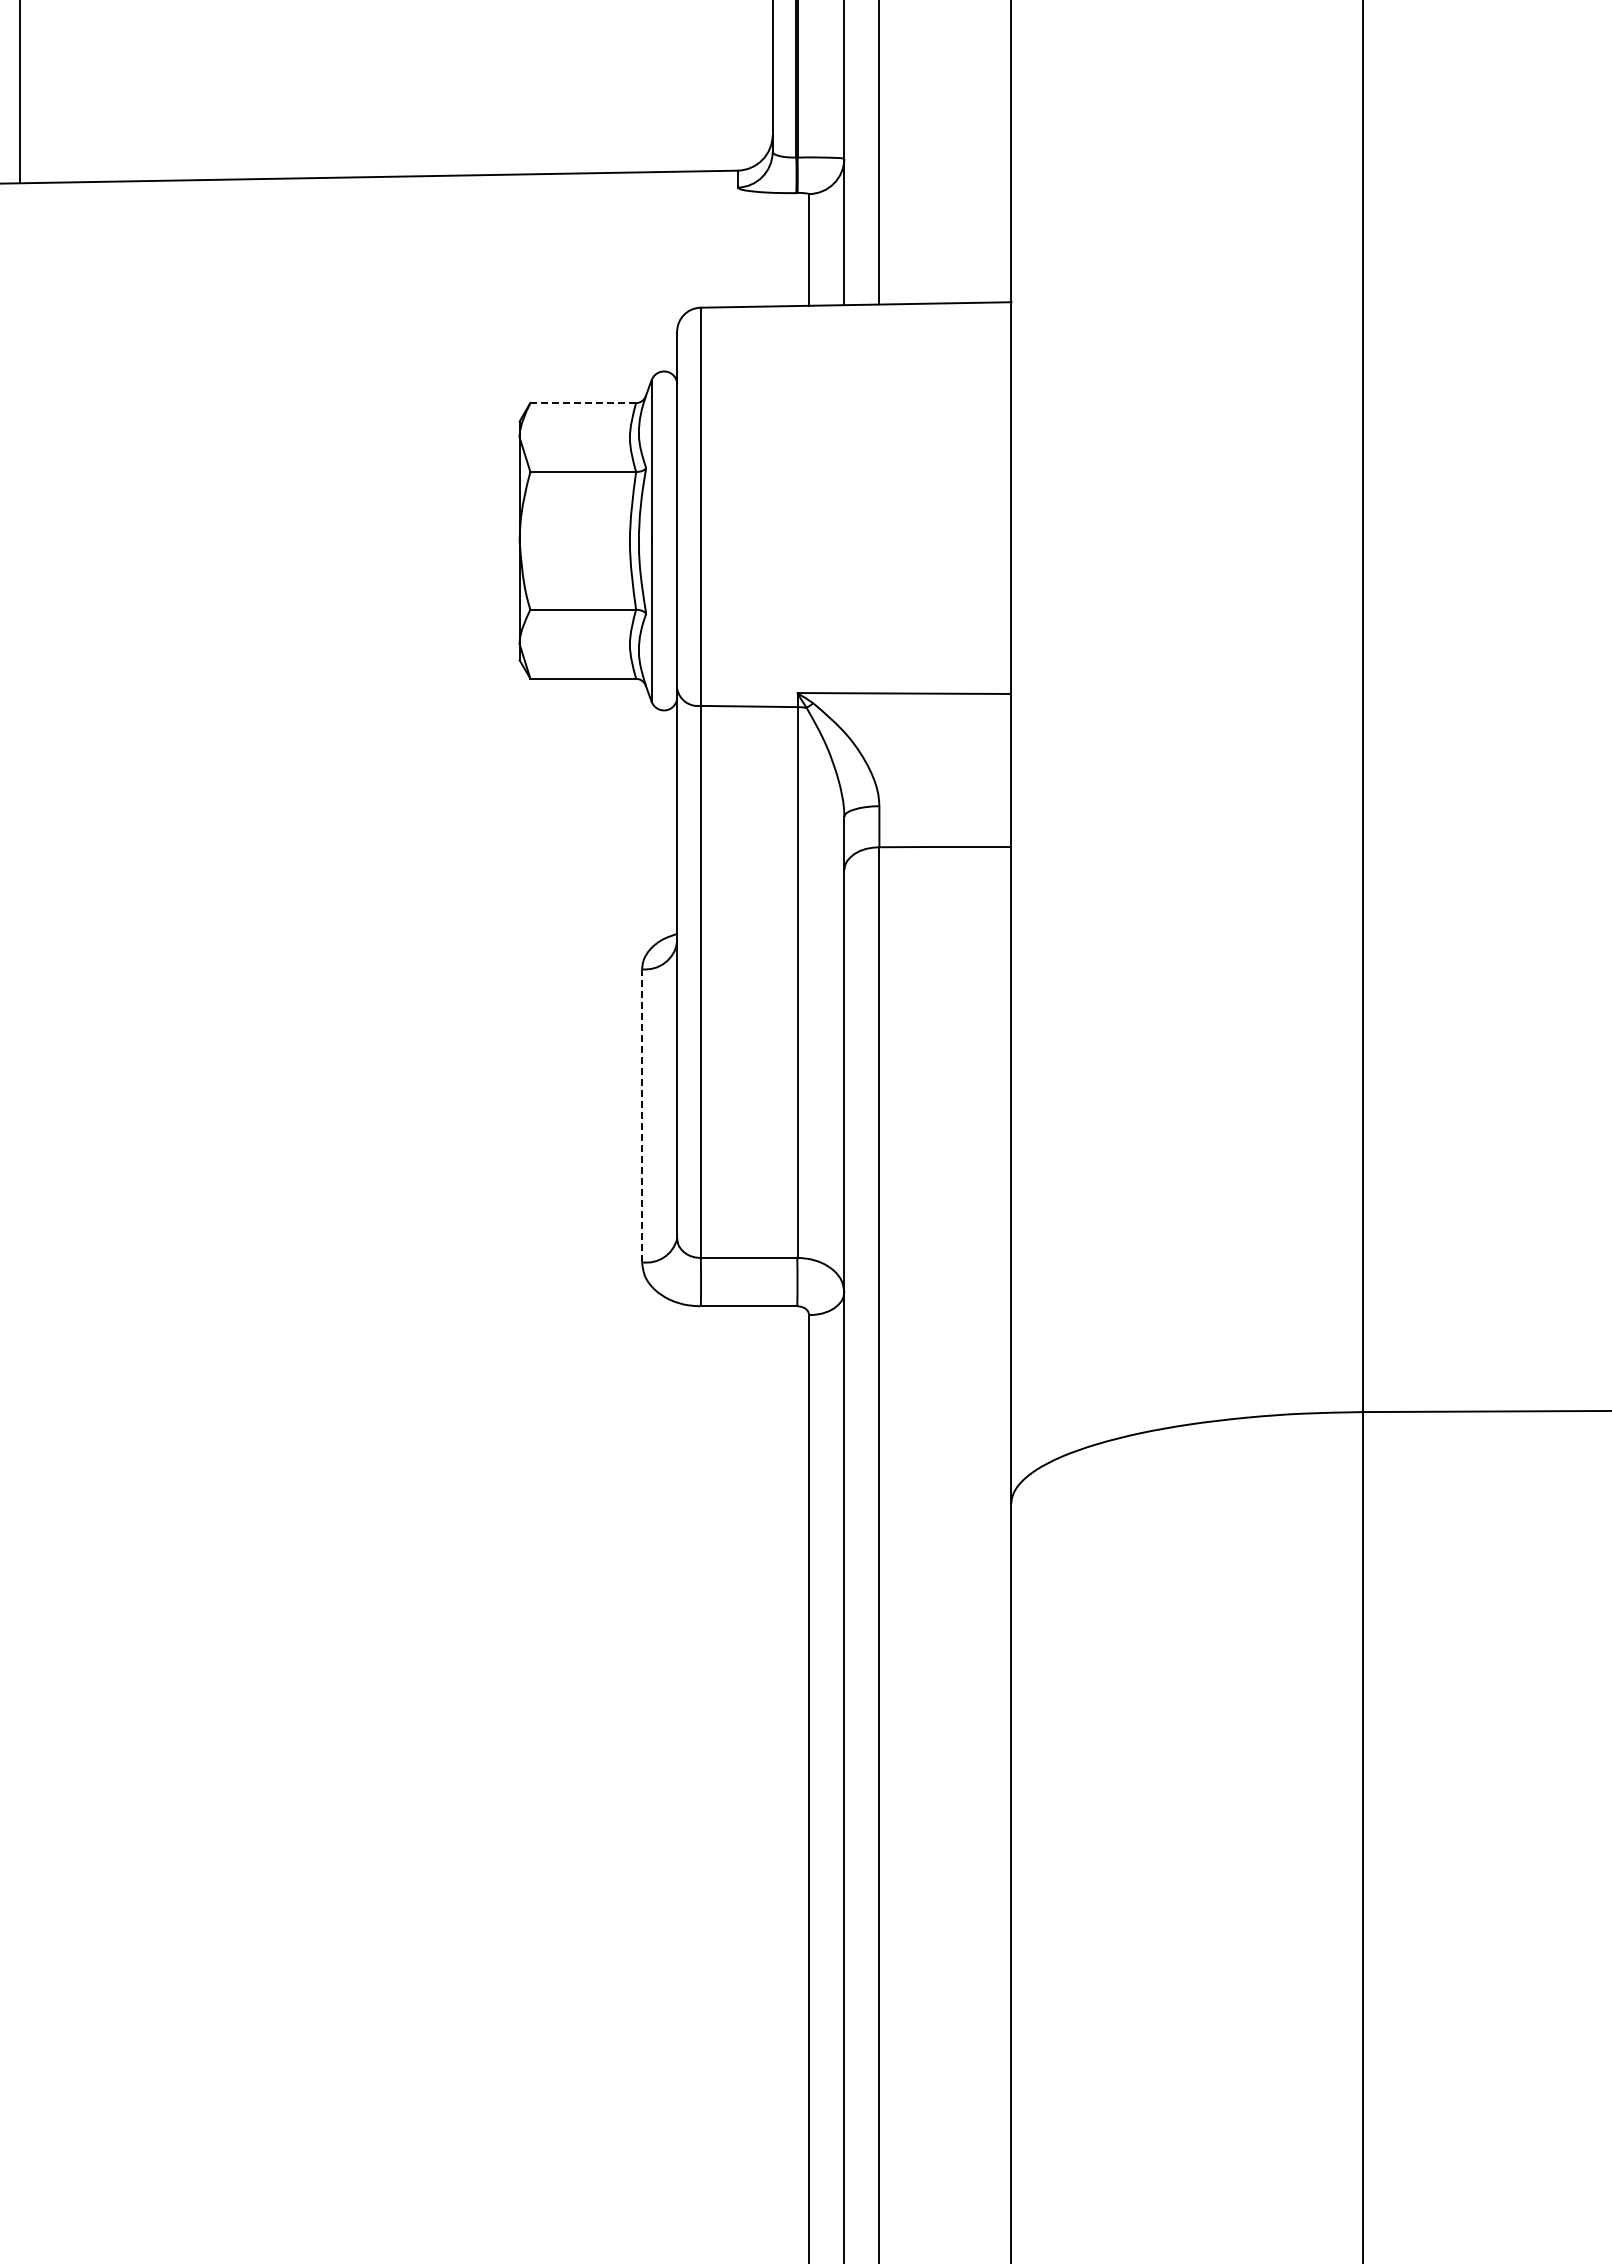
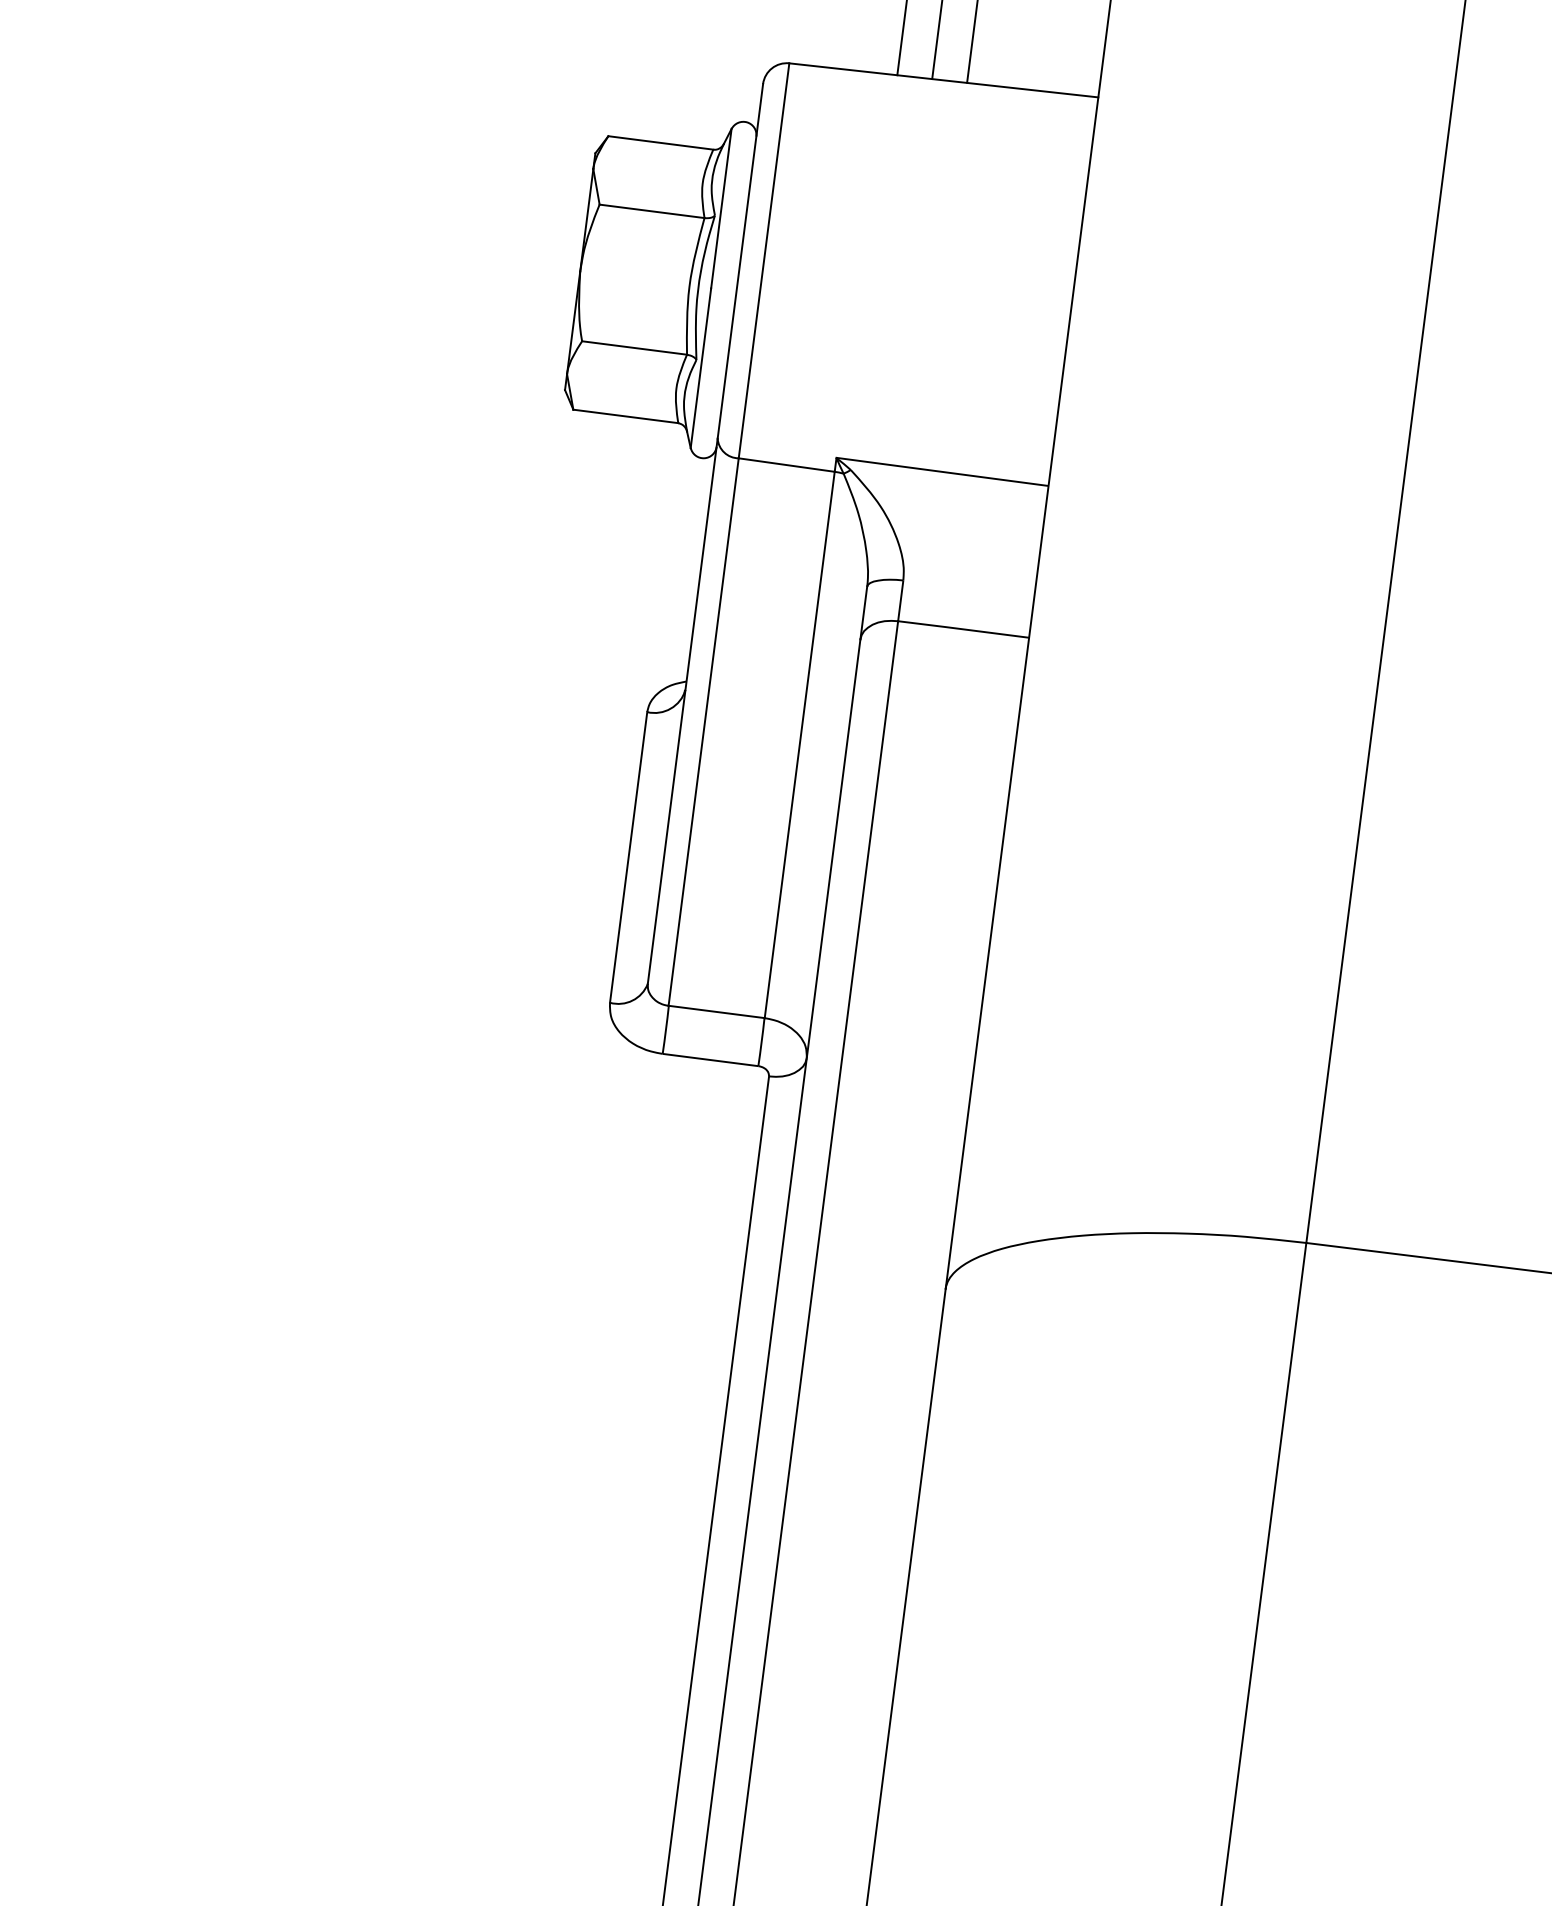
line: (583, 402) -> (661, 142), dashed -> solid
line: (642, 1115) -> (629, 857), dashed -> solid

